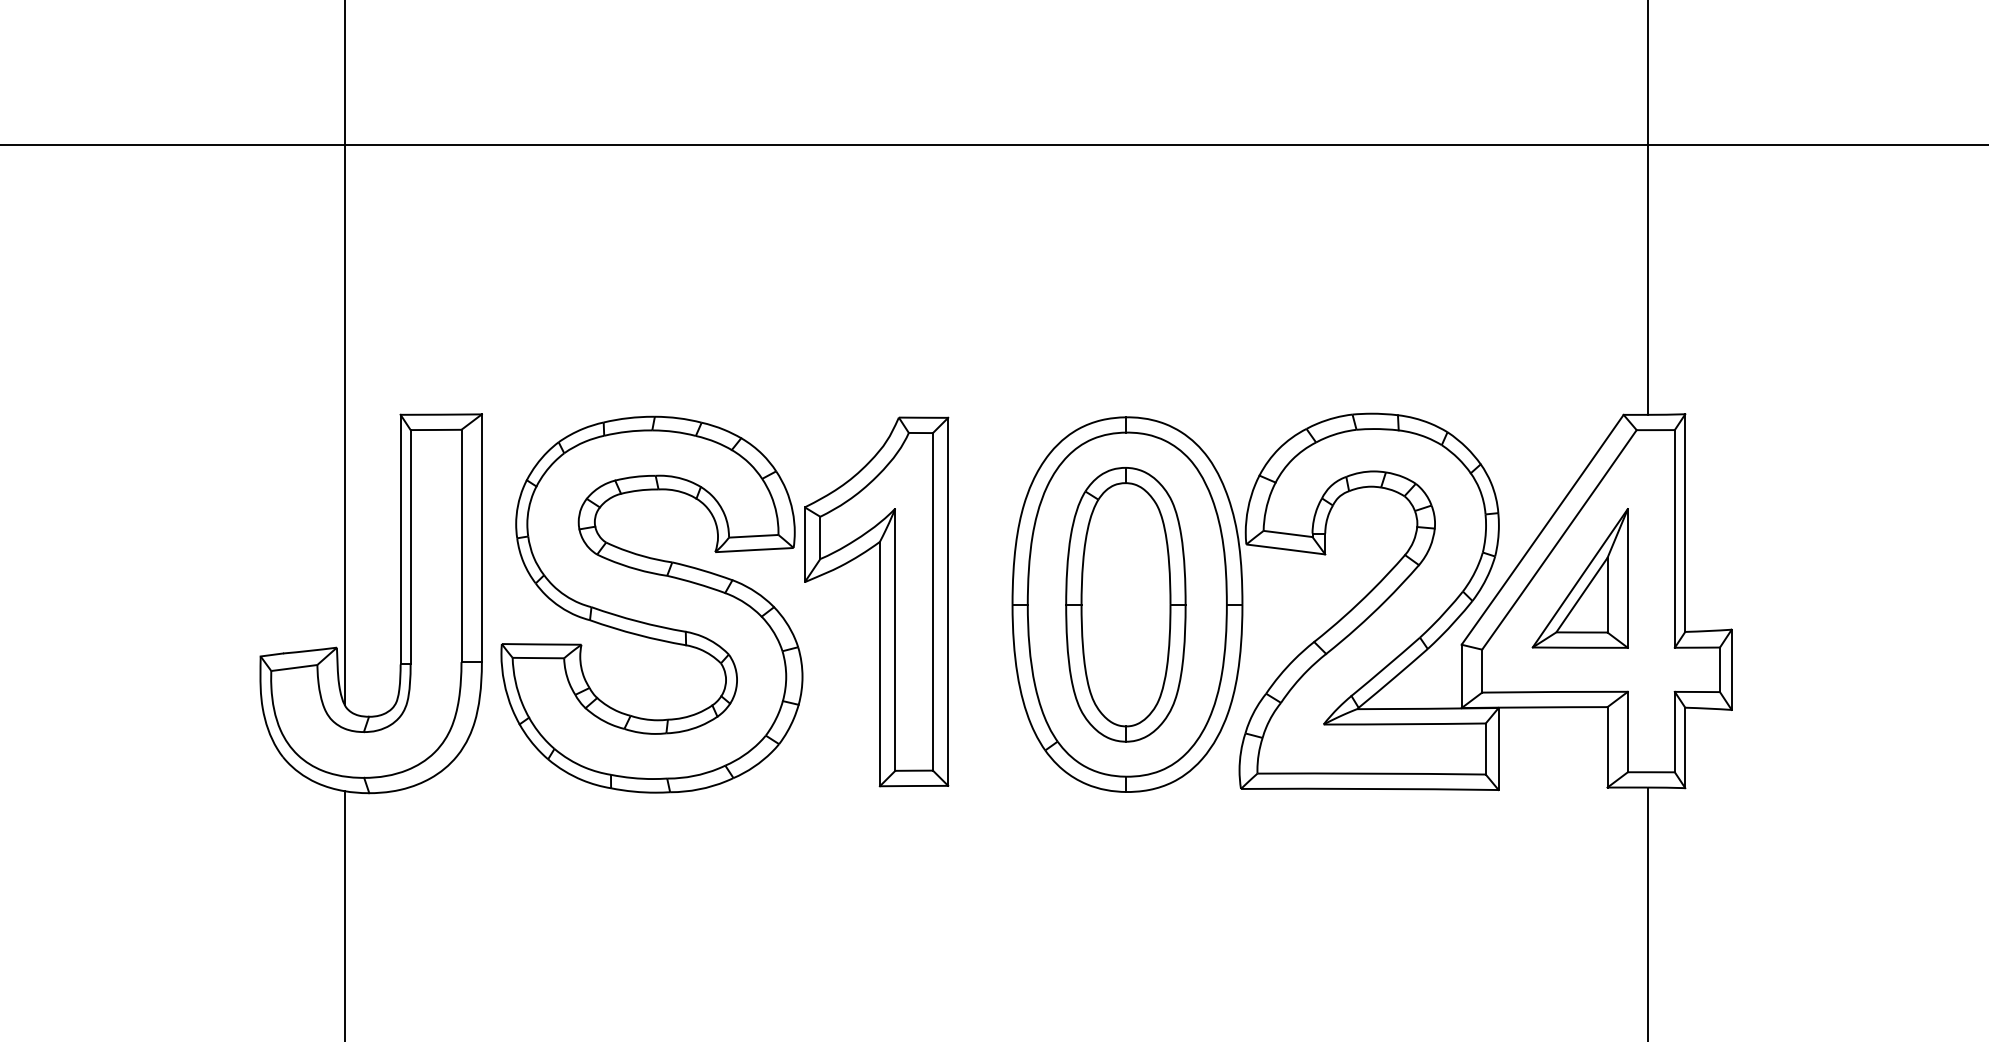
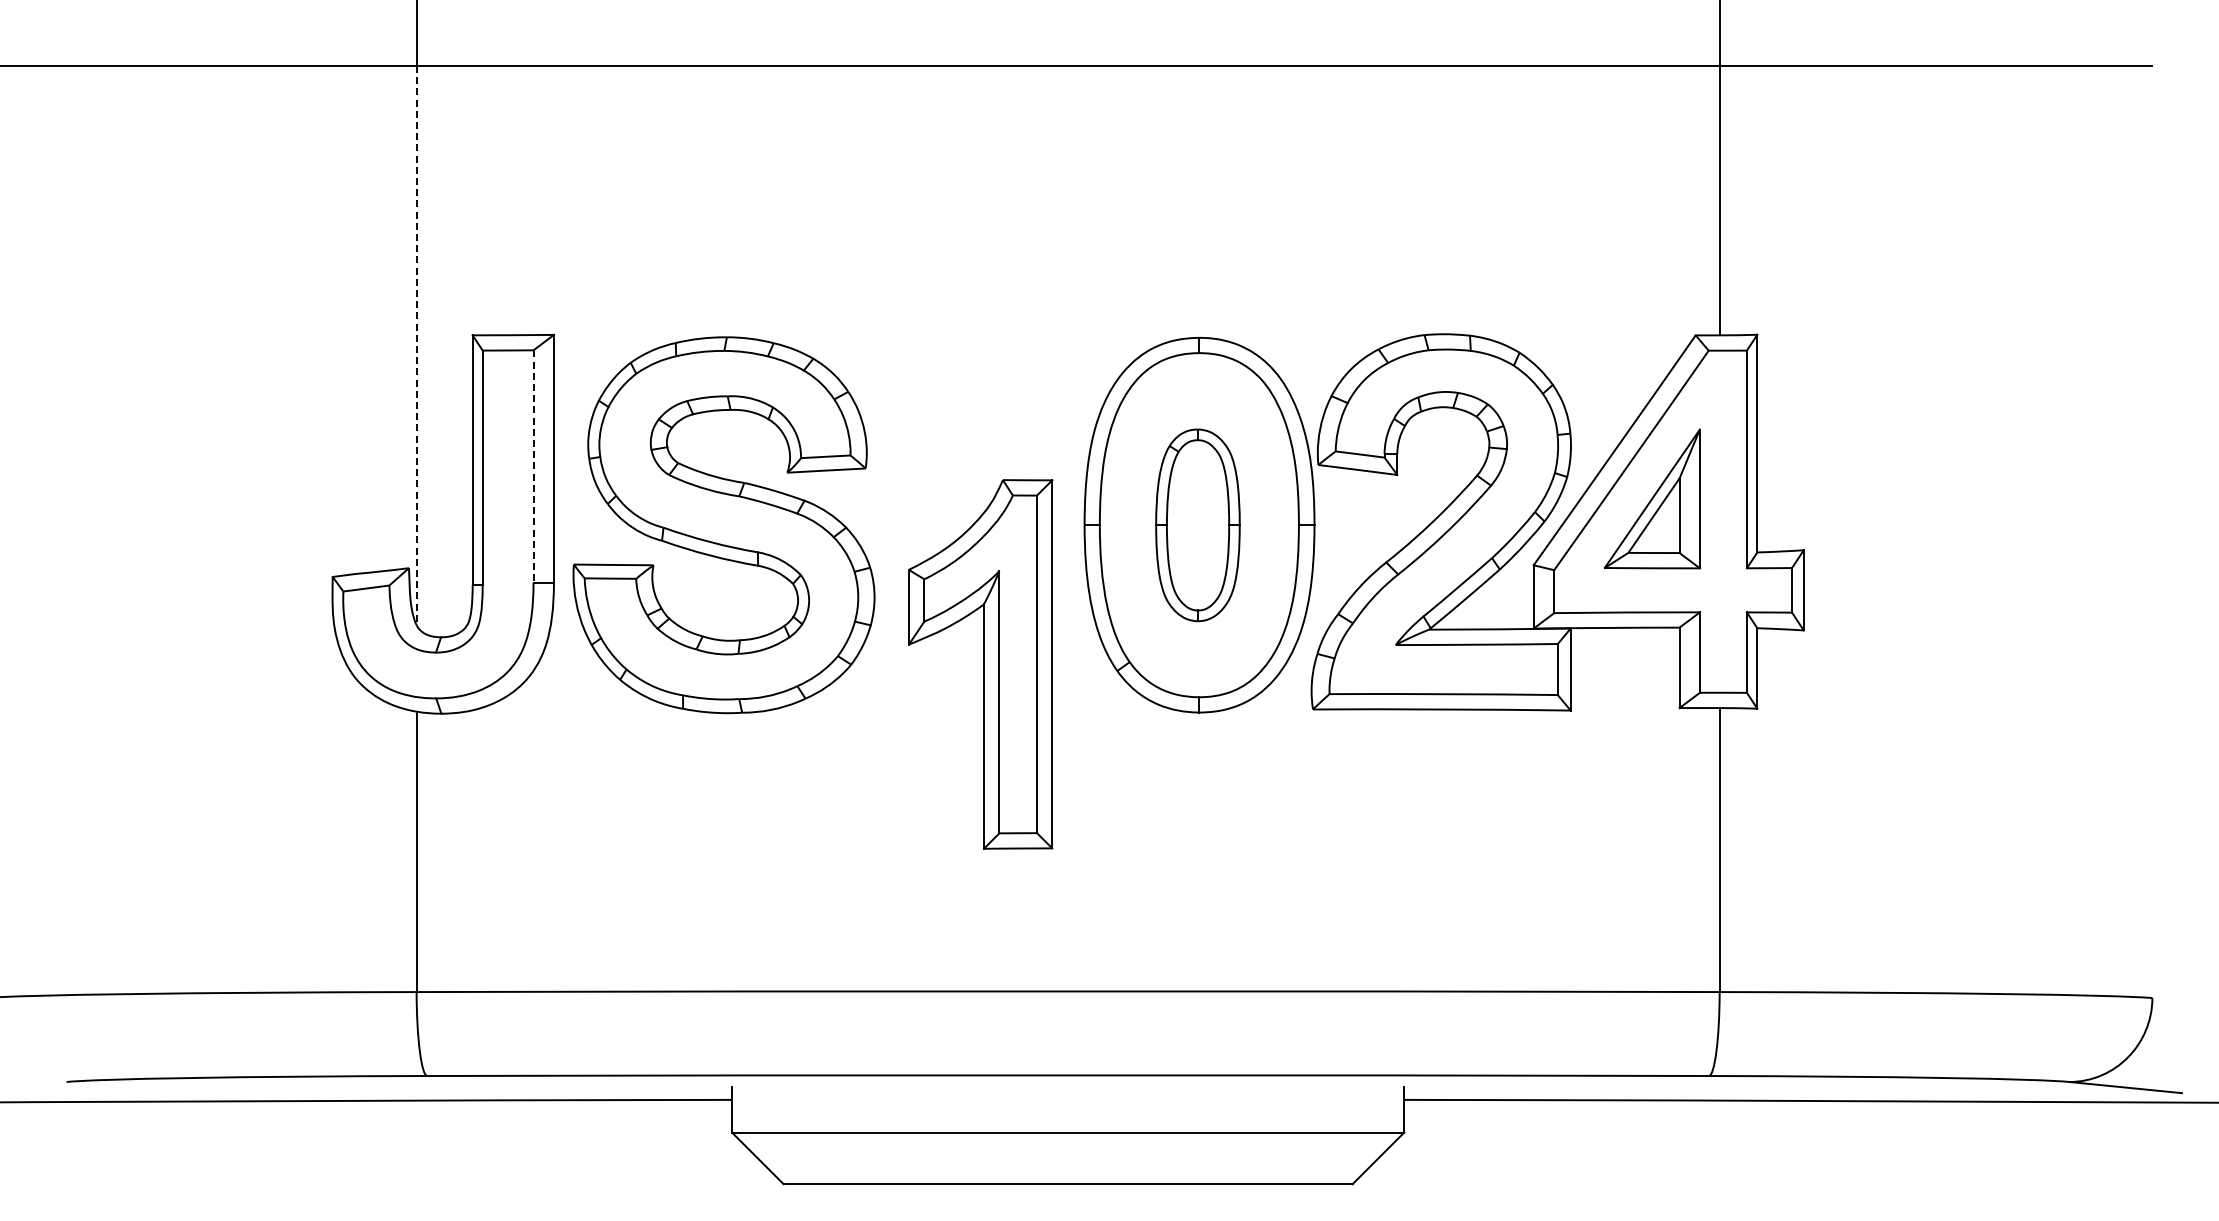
line: (344, 424) -> (416, 345), solid -> dashed
line: (461, 546) -> (533, 467), solid -> dashed
part: (876, 601) -> (980, 664), moved
part: (1125, 604) -> (1197, 525), size x0.7

